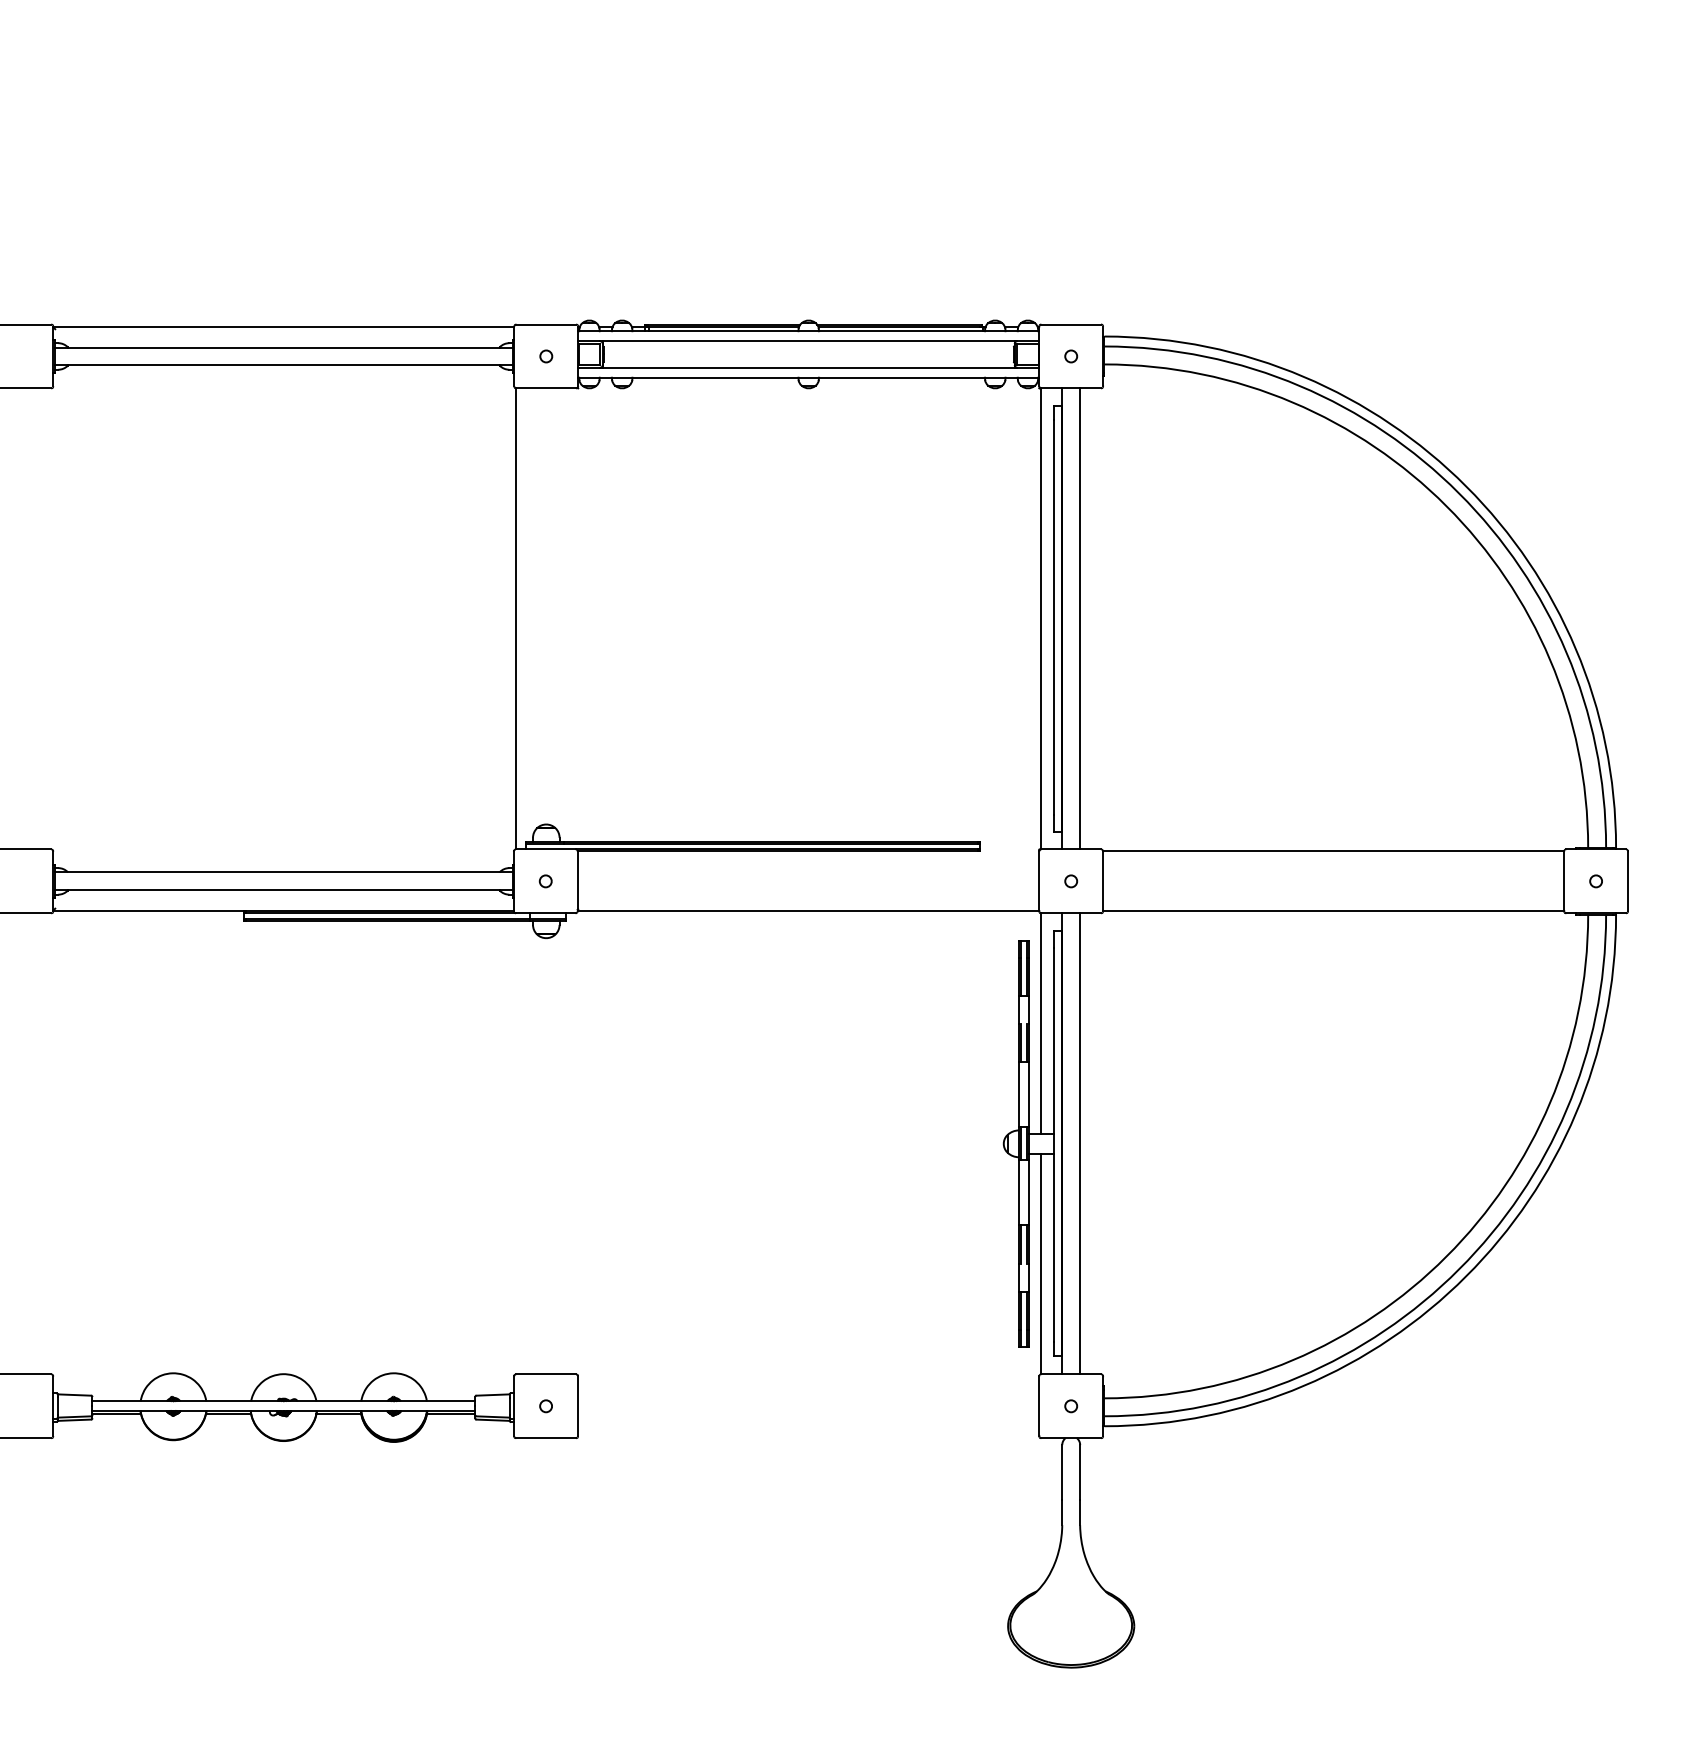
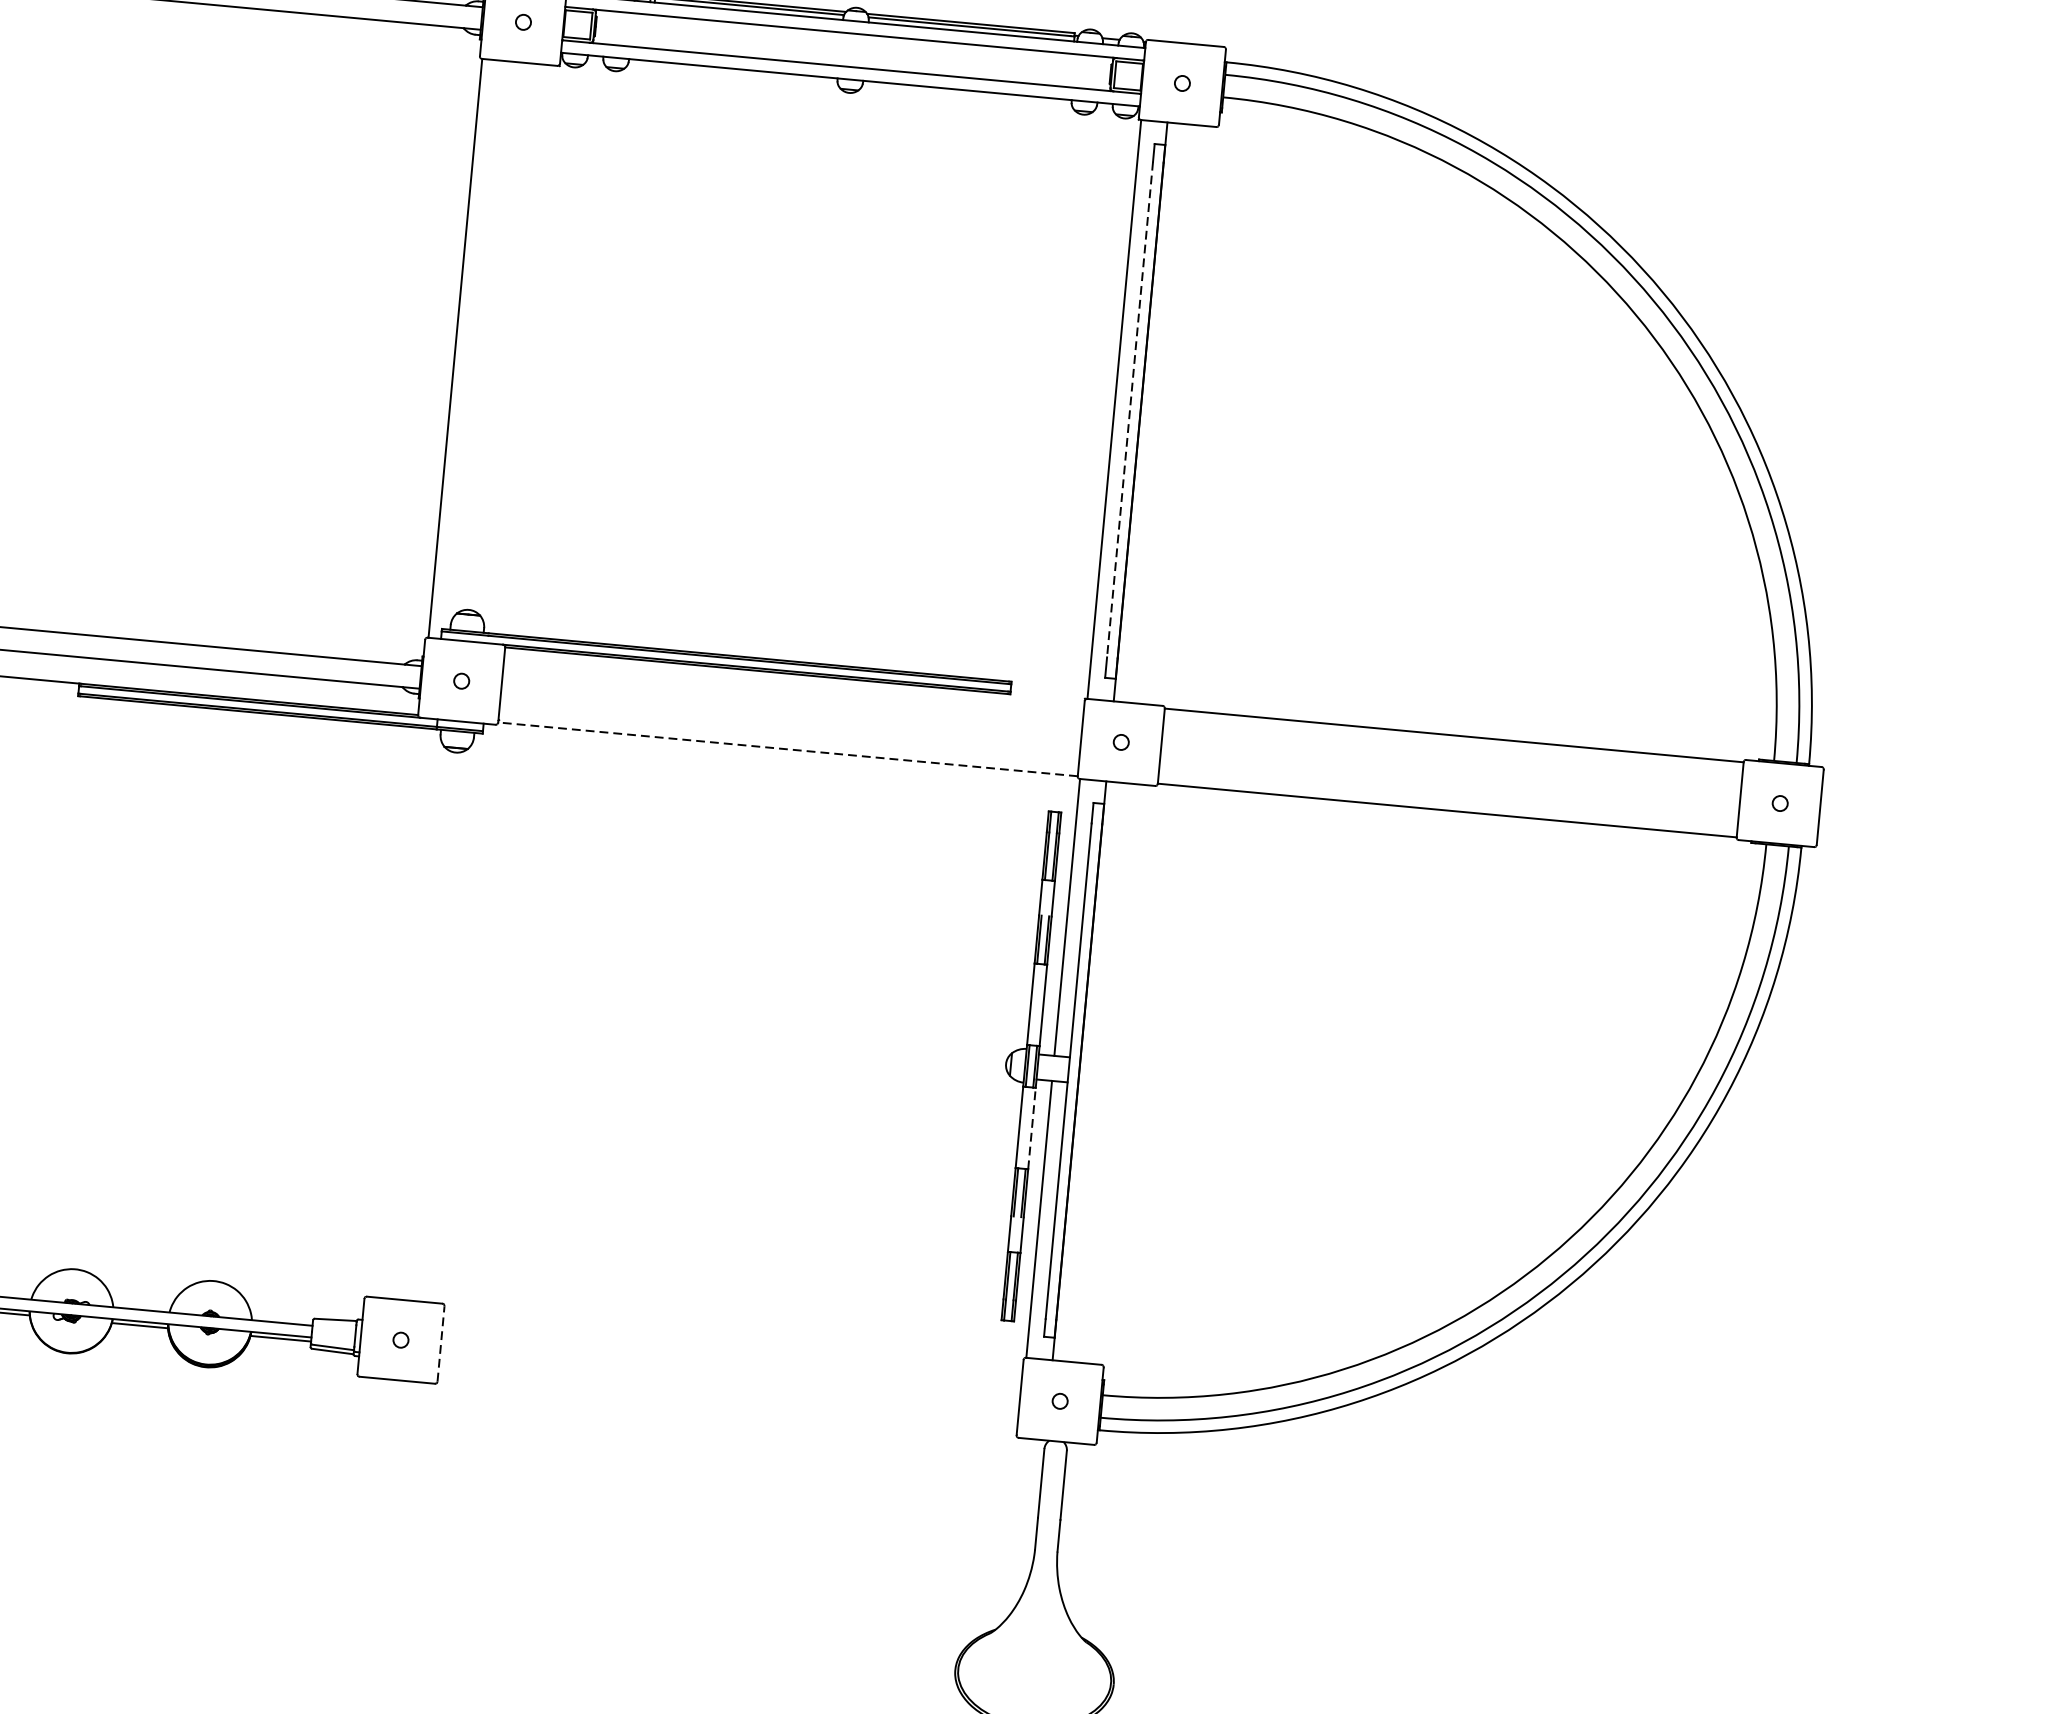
line: (1053, 618) -> (1129, 410), solid -> dashed
line: (1080, 618) -> (1163, 413), removed
line: (808, 911) -> (788, 749), solid -> dashed
line: (1080, 1143) -> (1102, 1072), removed
line: (1028, 1192) -> (1031, 1127), solid -> dashed
line: (578, 1406) -> (441, 1344), solid -> dashed

